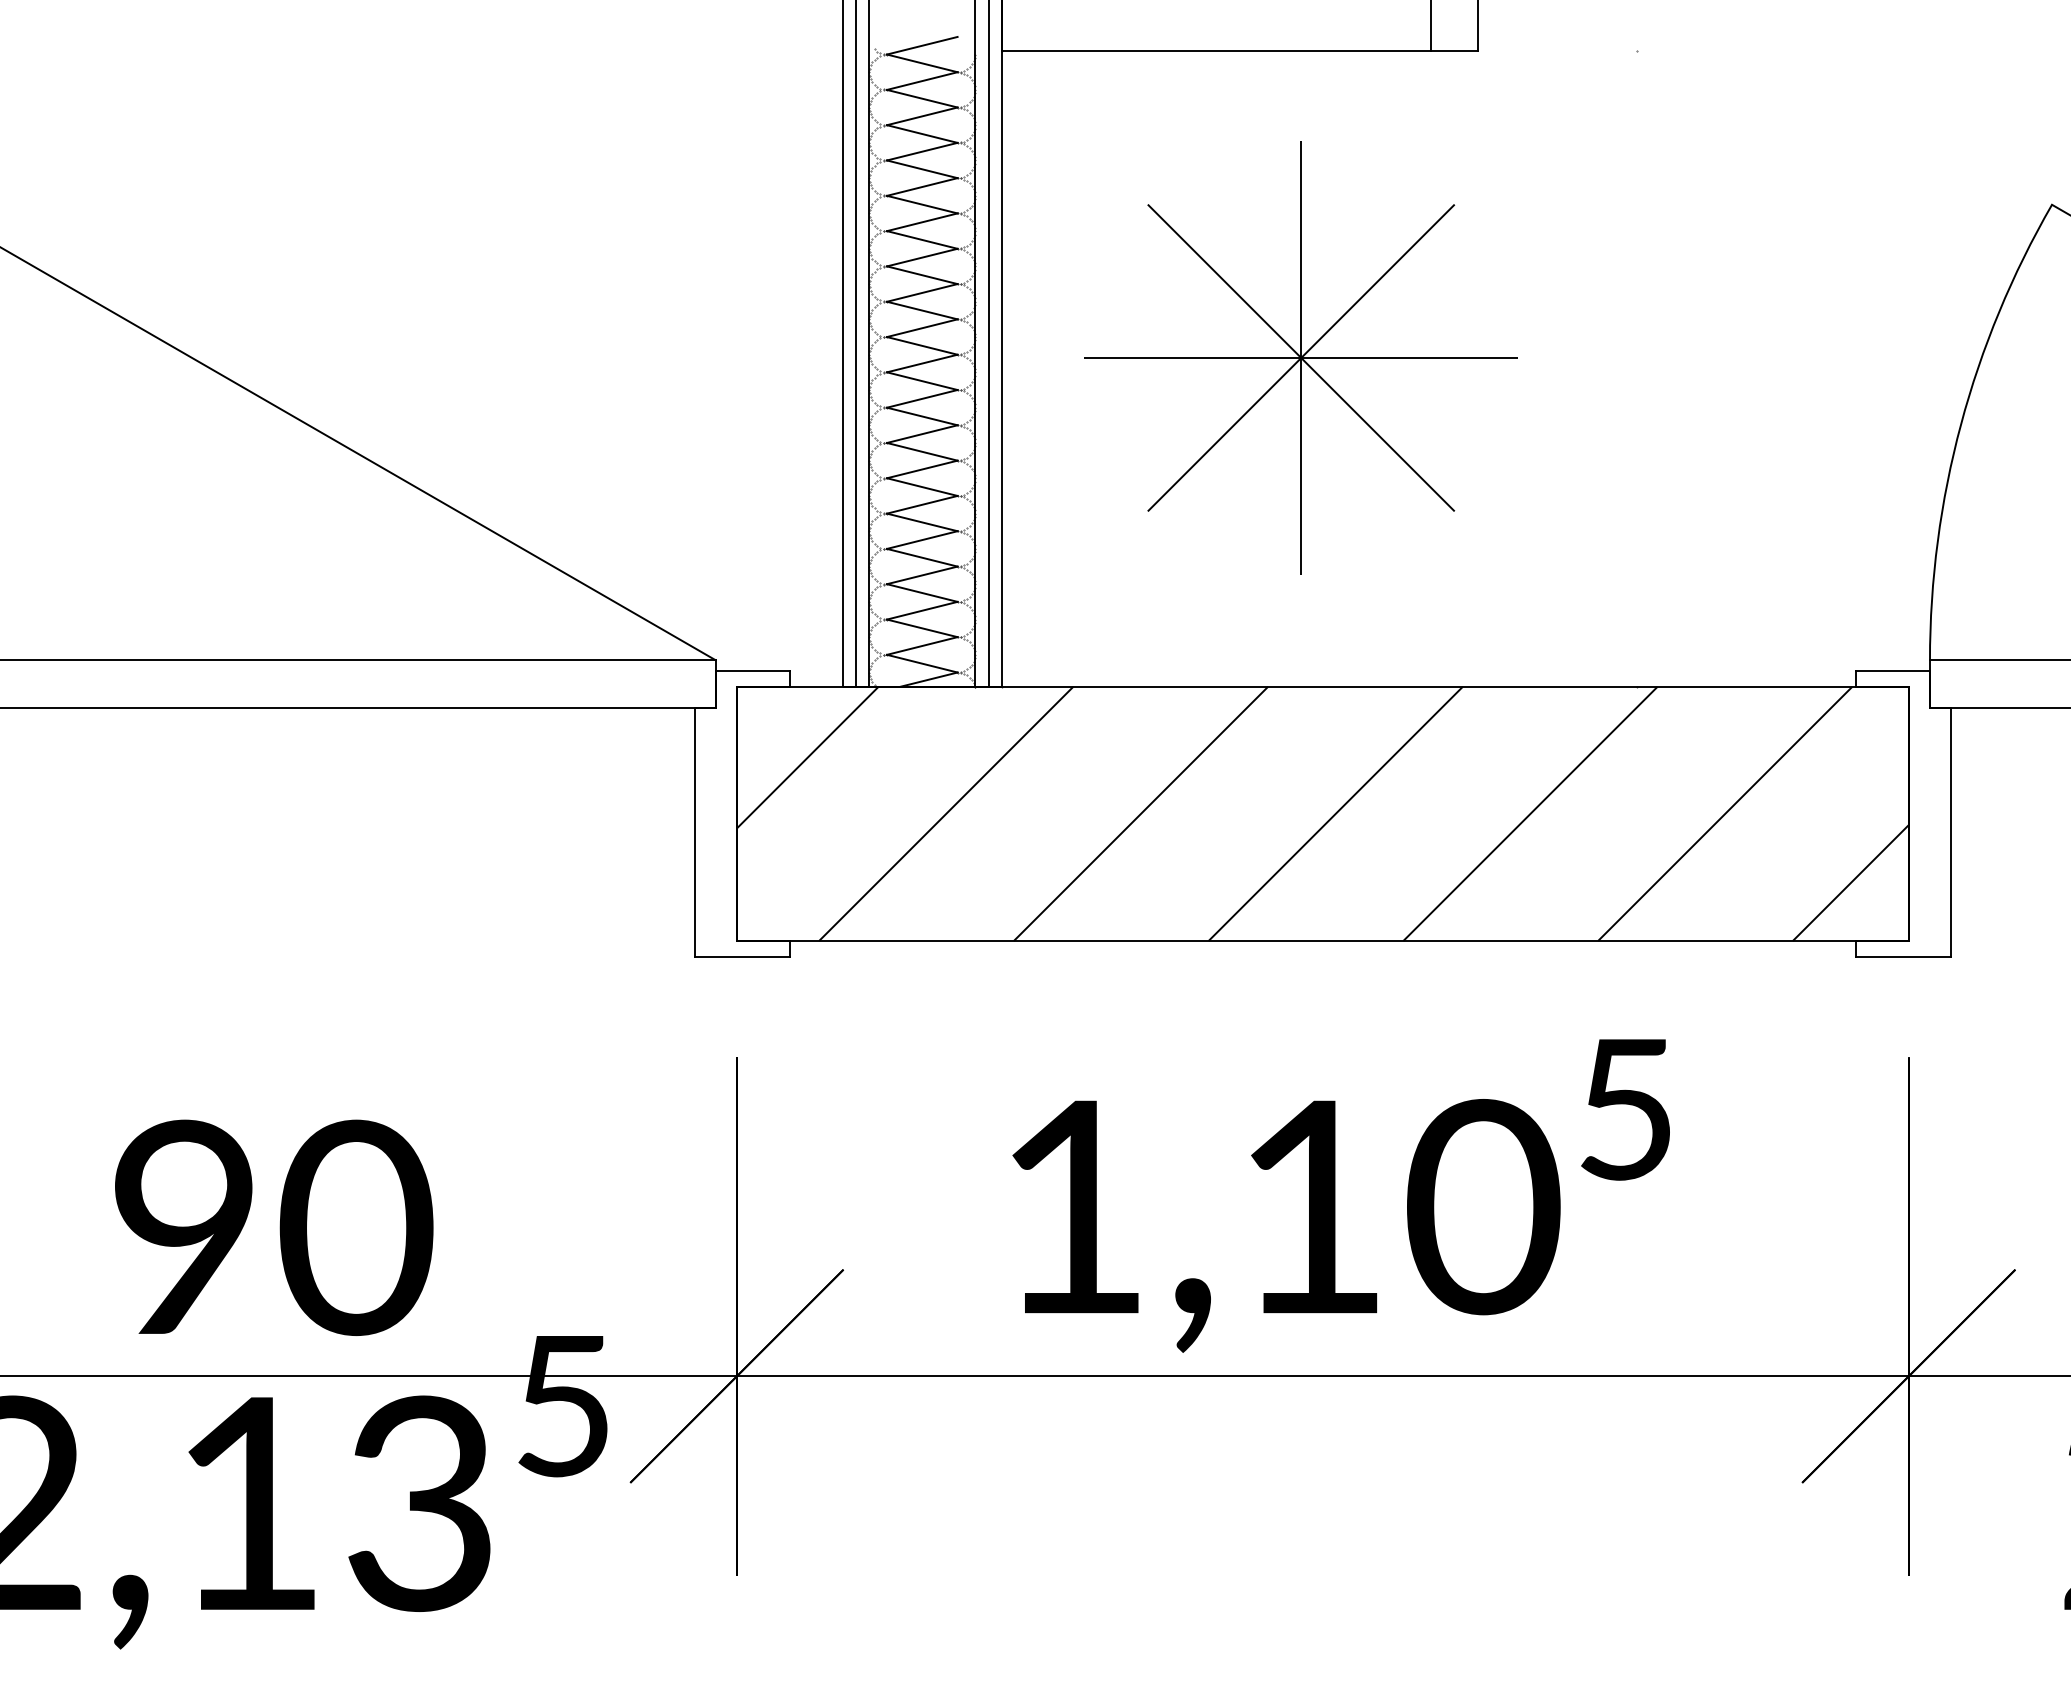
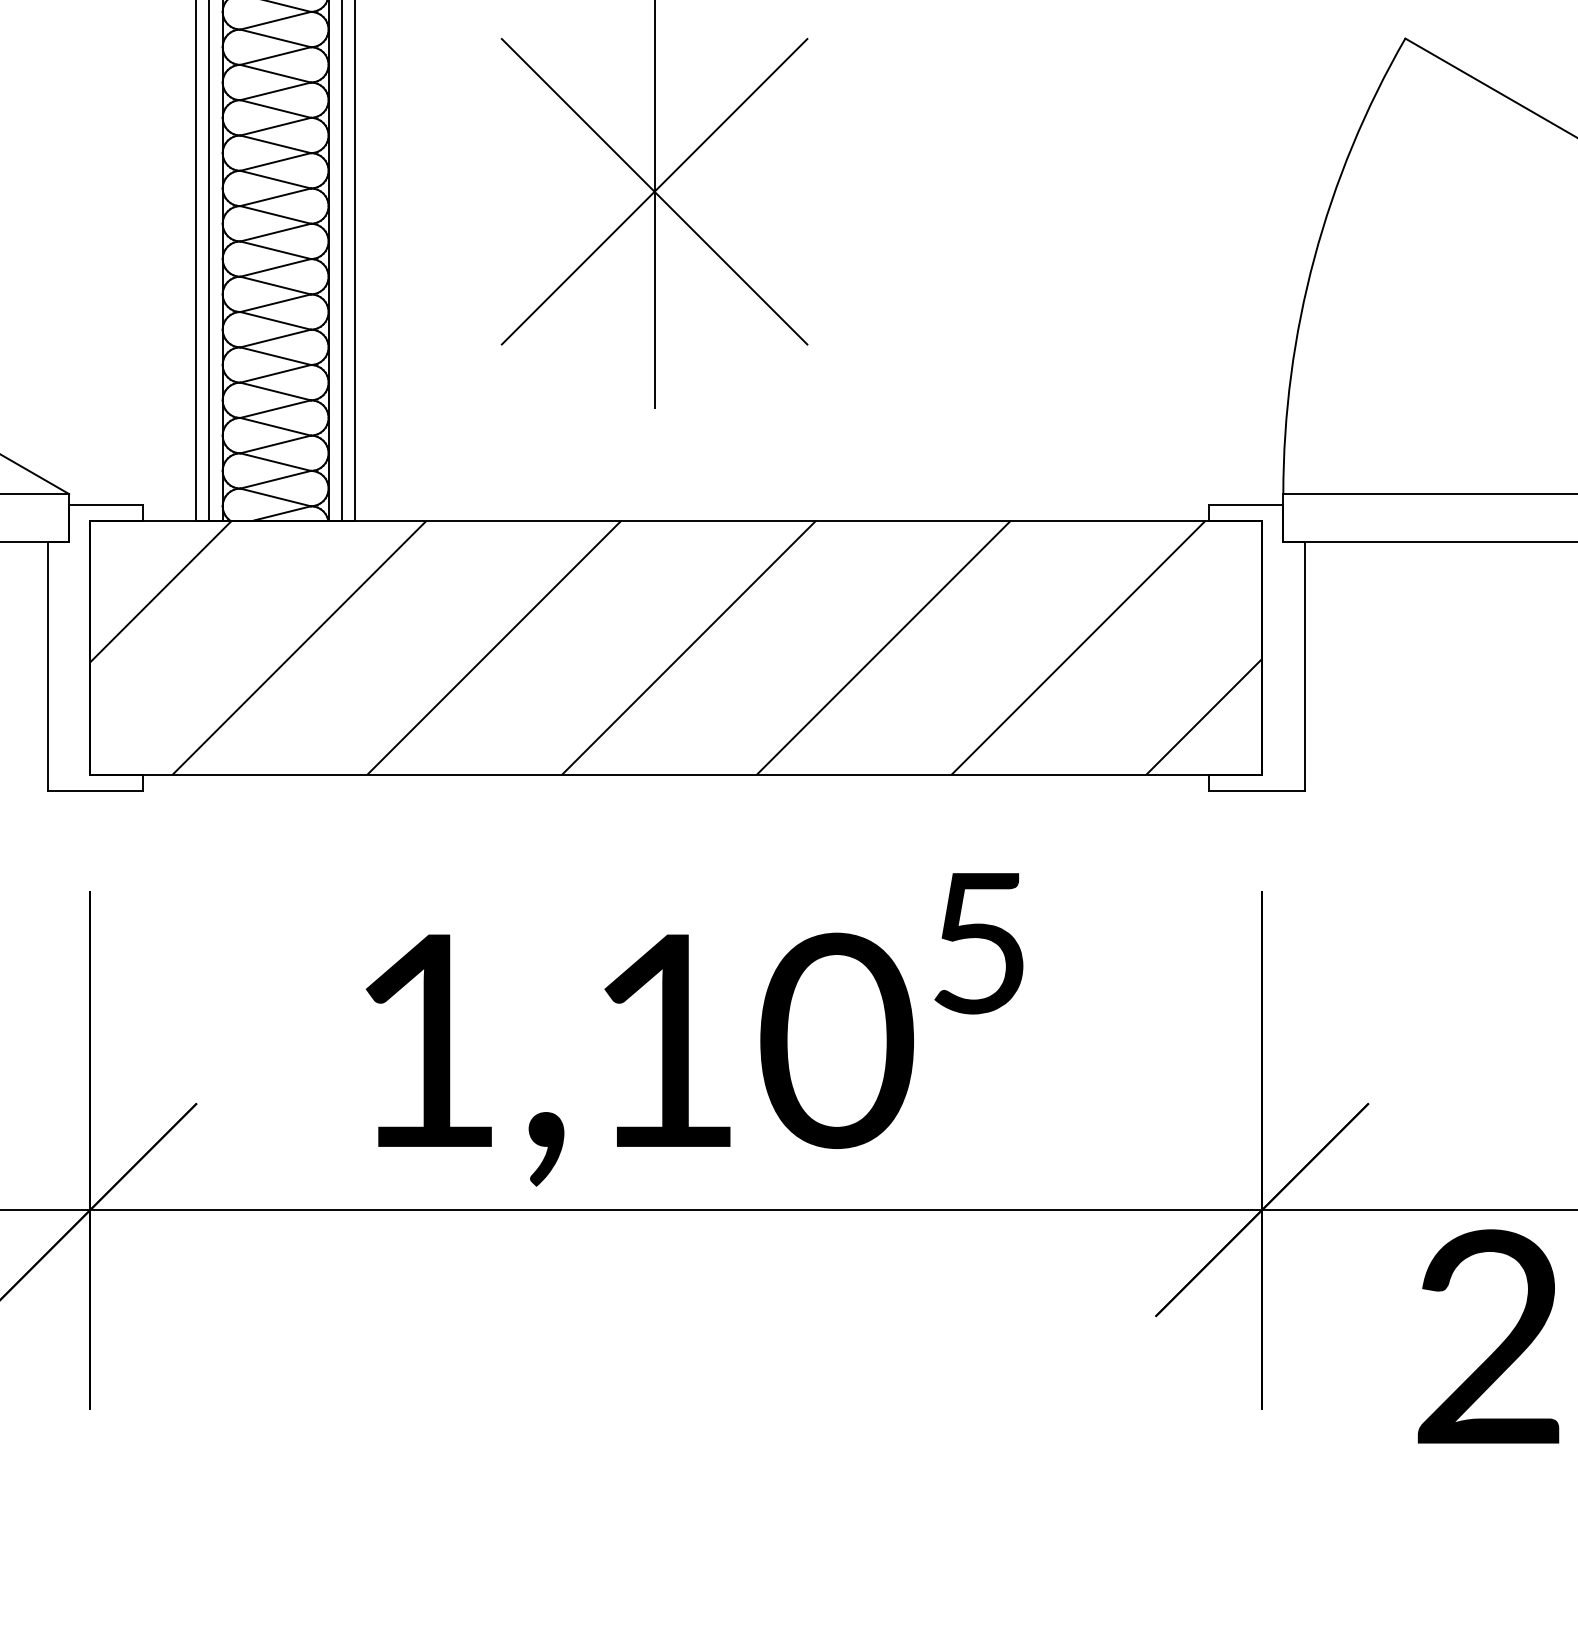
line: (1301, 358) -> (654, 192), removed

